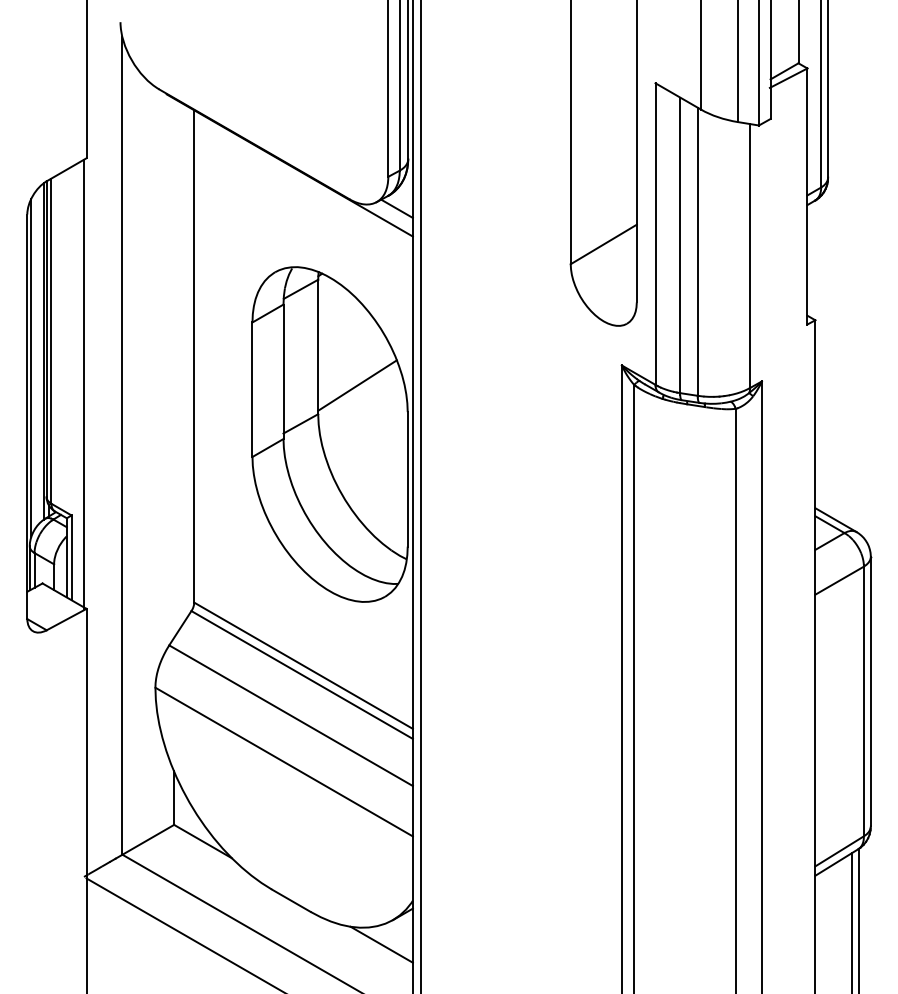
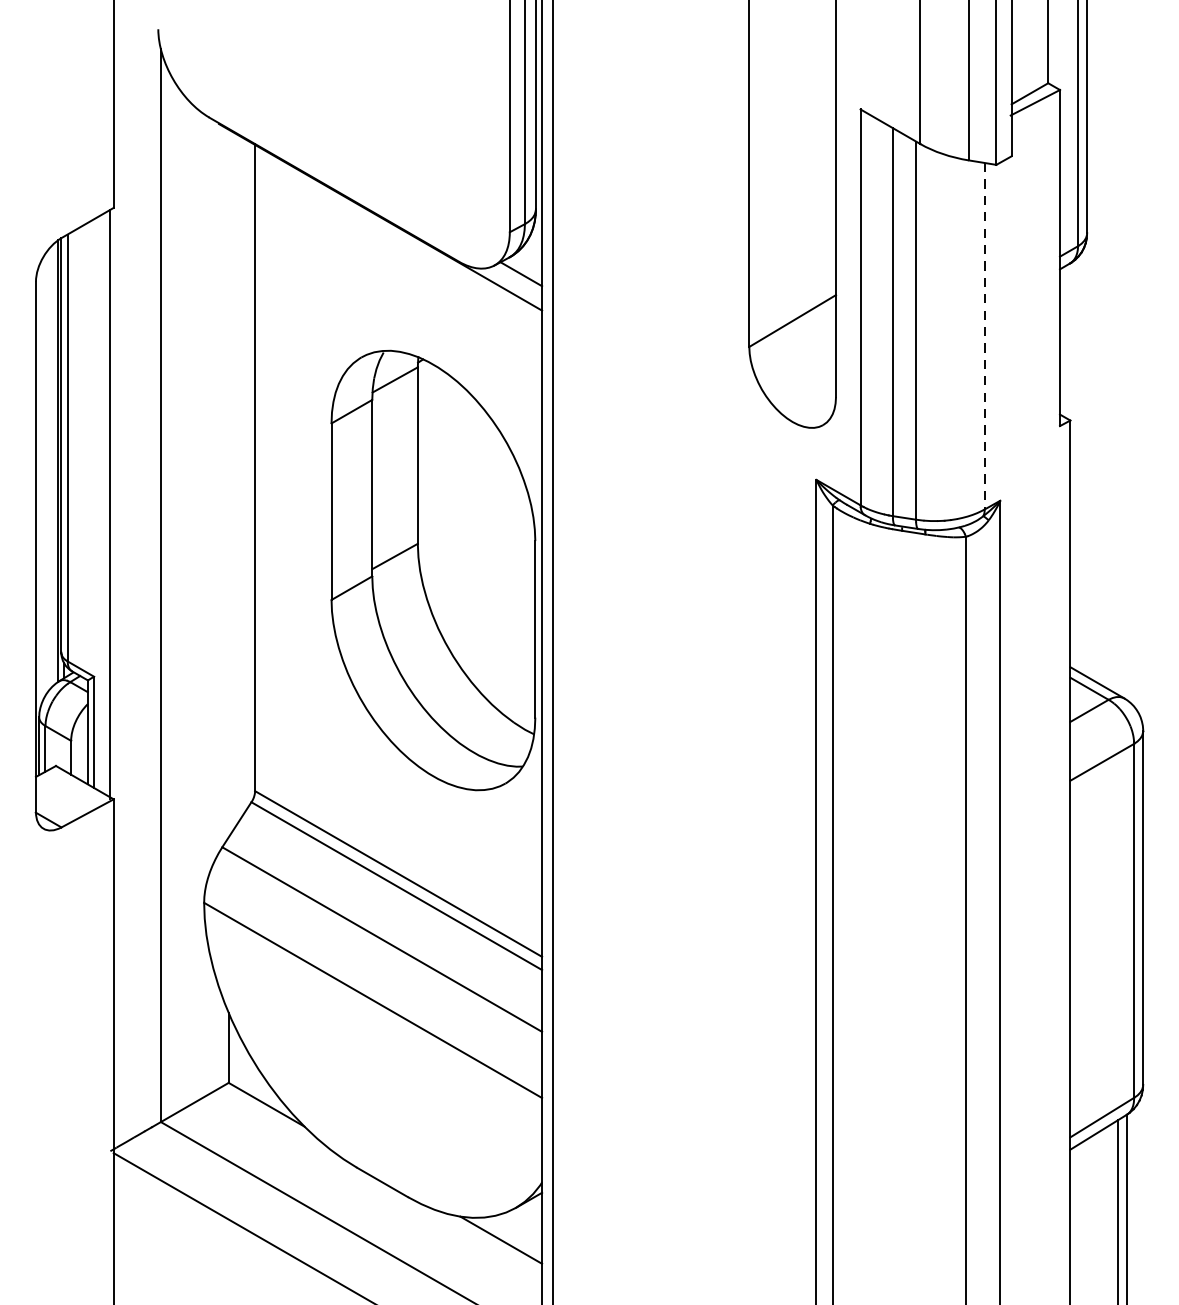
line: (750, 256) -> (985, 336), solid -> dashed
line: (31, 368) -> (41, 483), removed
line: (357, 385) -> (469, 506), removed

